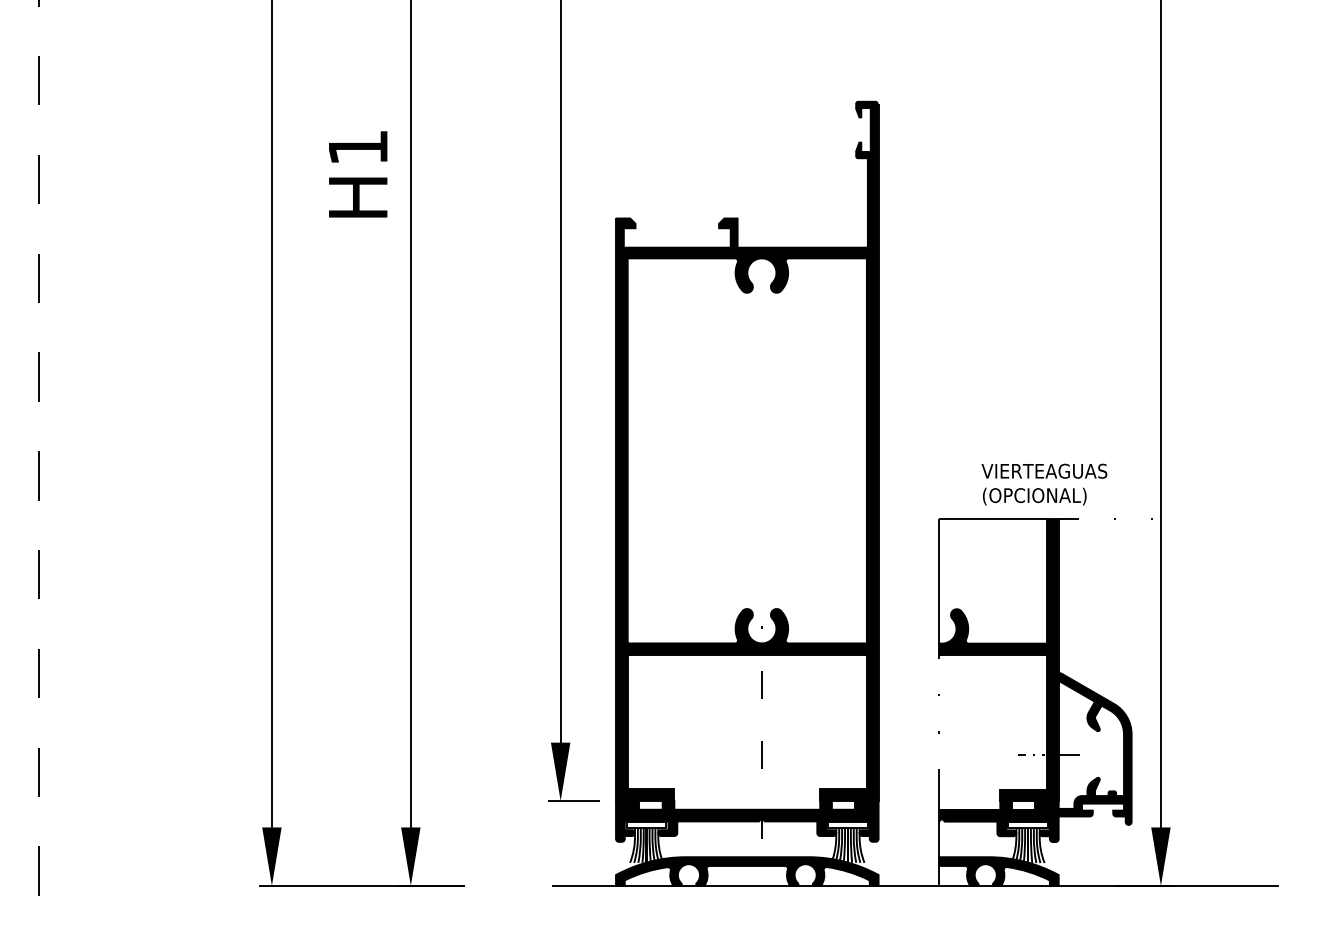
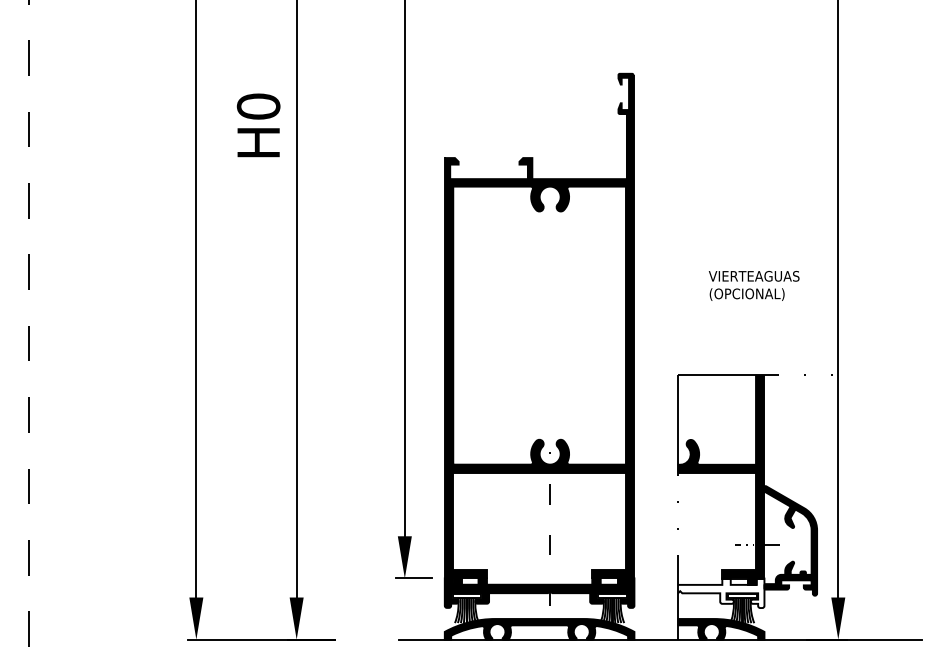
text: (357, 147) -> (258, 106), H1 -> H0
text: (1043, 483) -> (753, 285), moved
fill: (997, 821) -> (720, 593), removed

